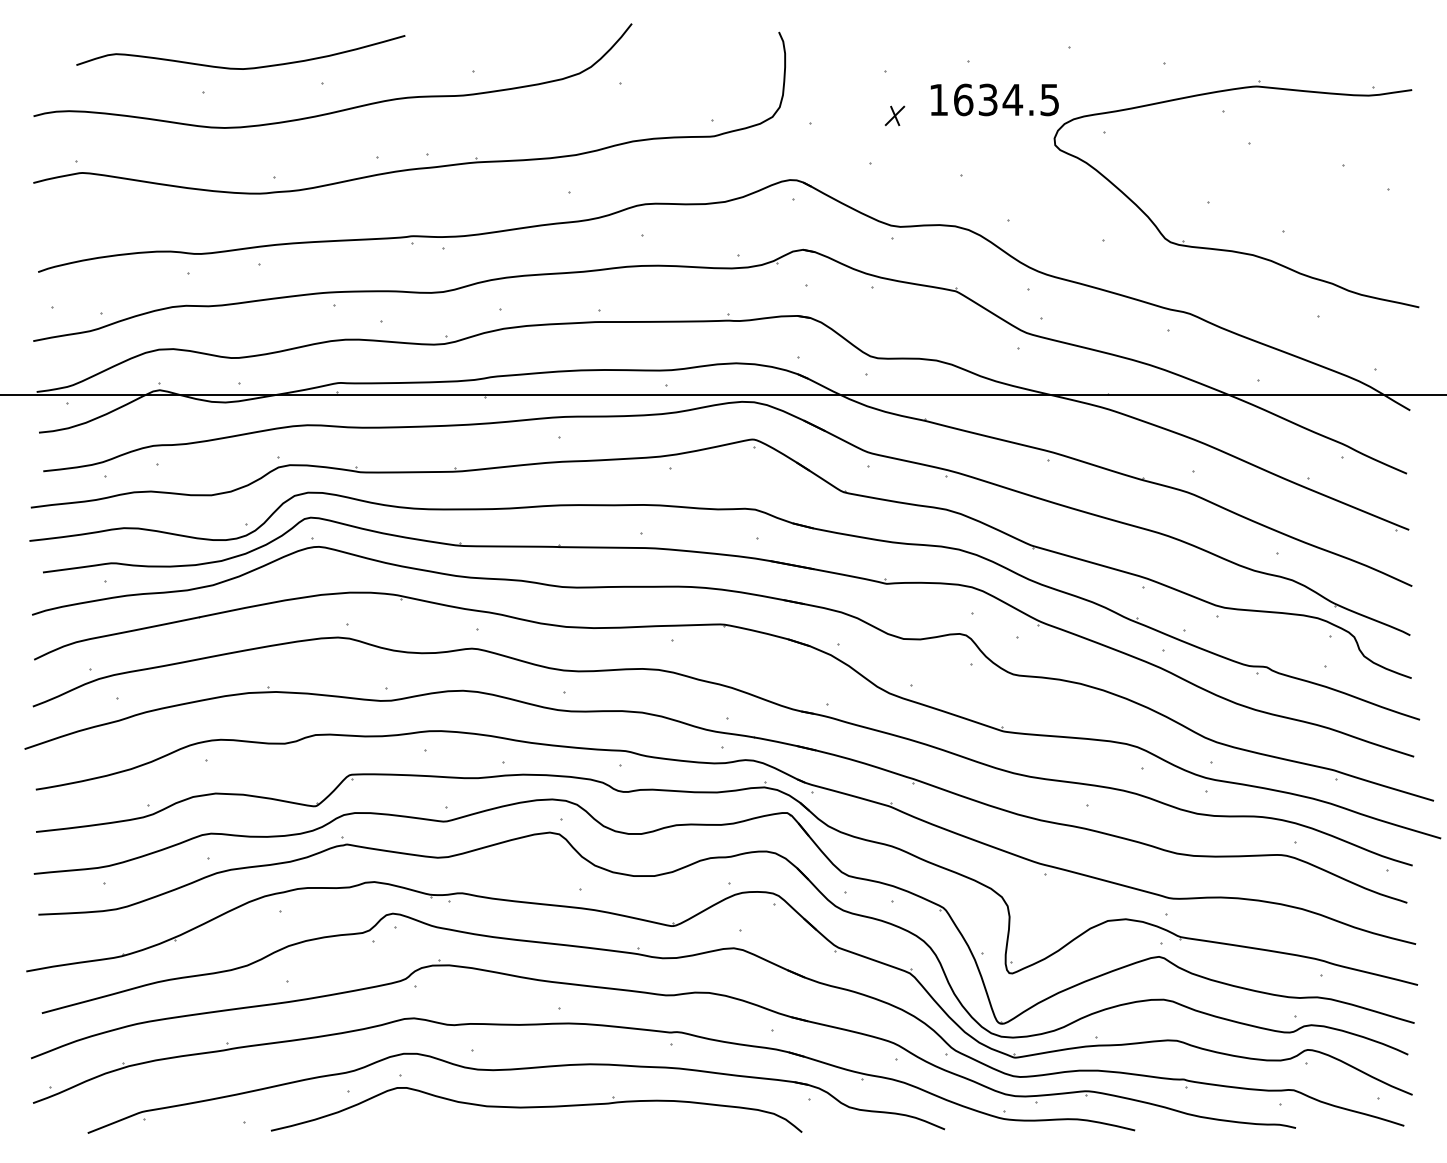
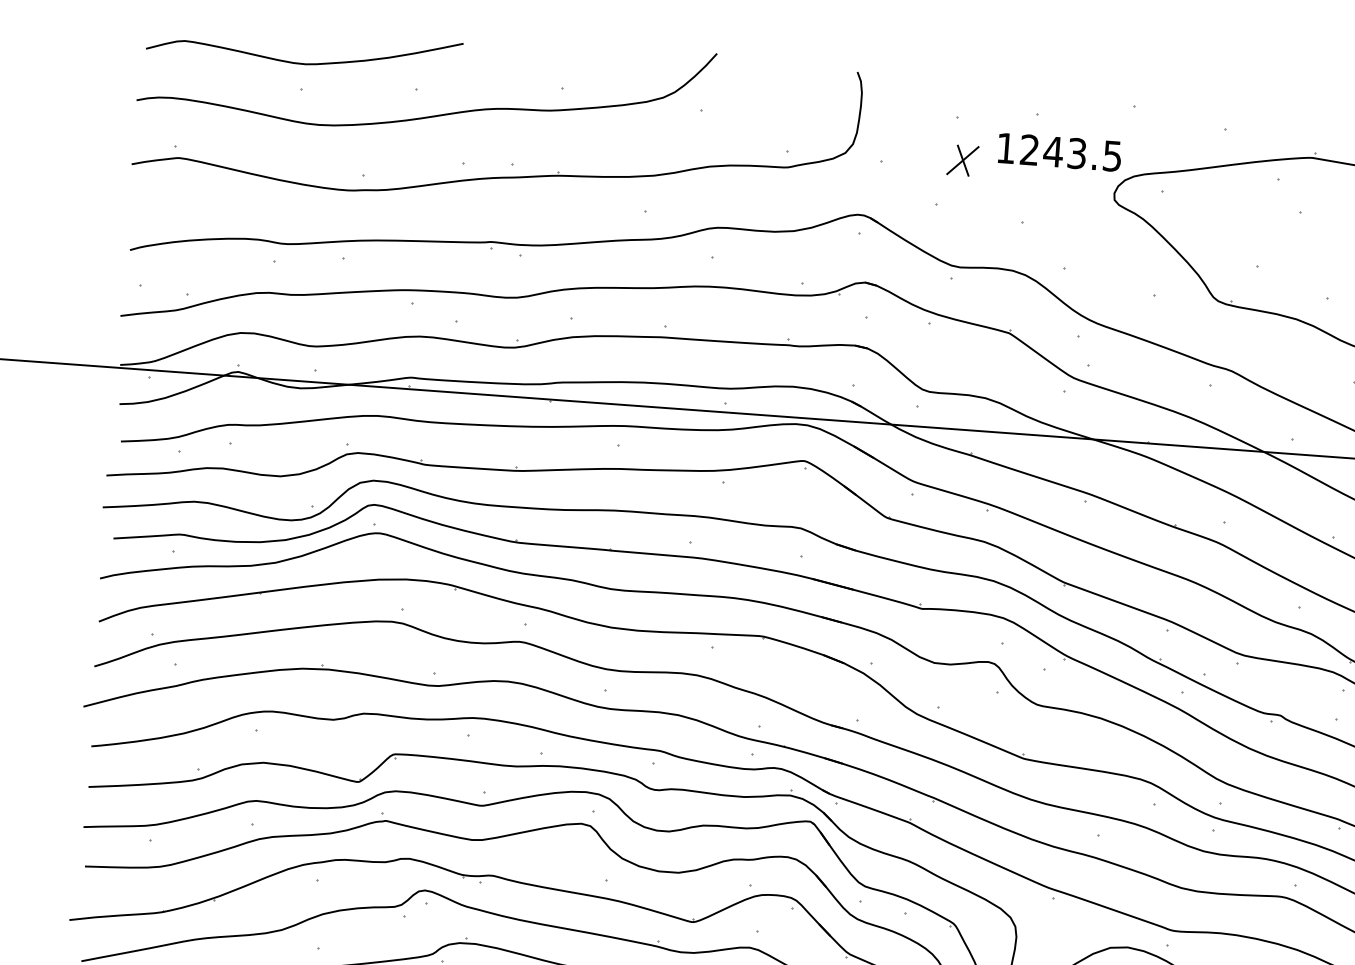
curve: (240, 68) -> (303, 63), moved
text: (988, 99) -> (1053, 151), 1634.5 -> 1243.5
part: (894, 115) -> (962, 160), size x1.67

